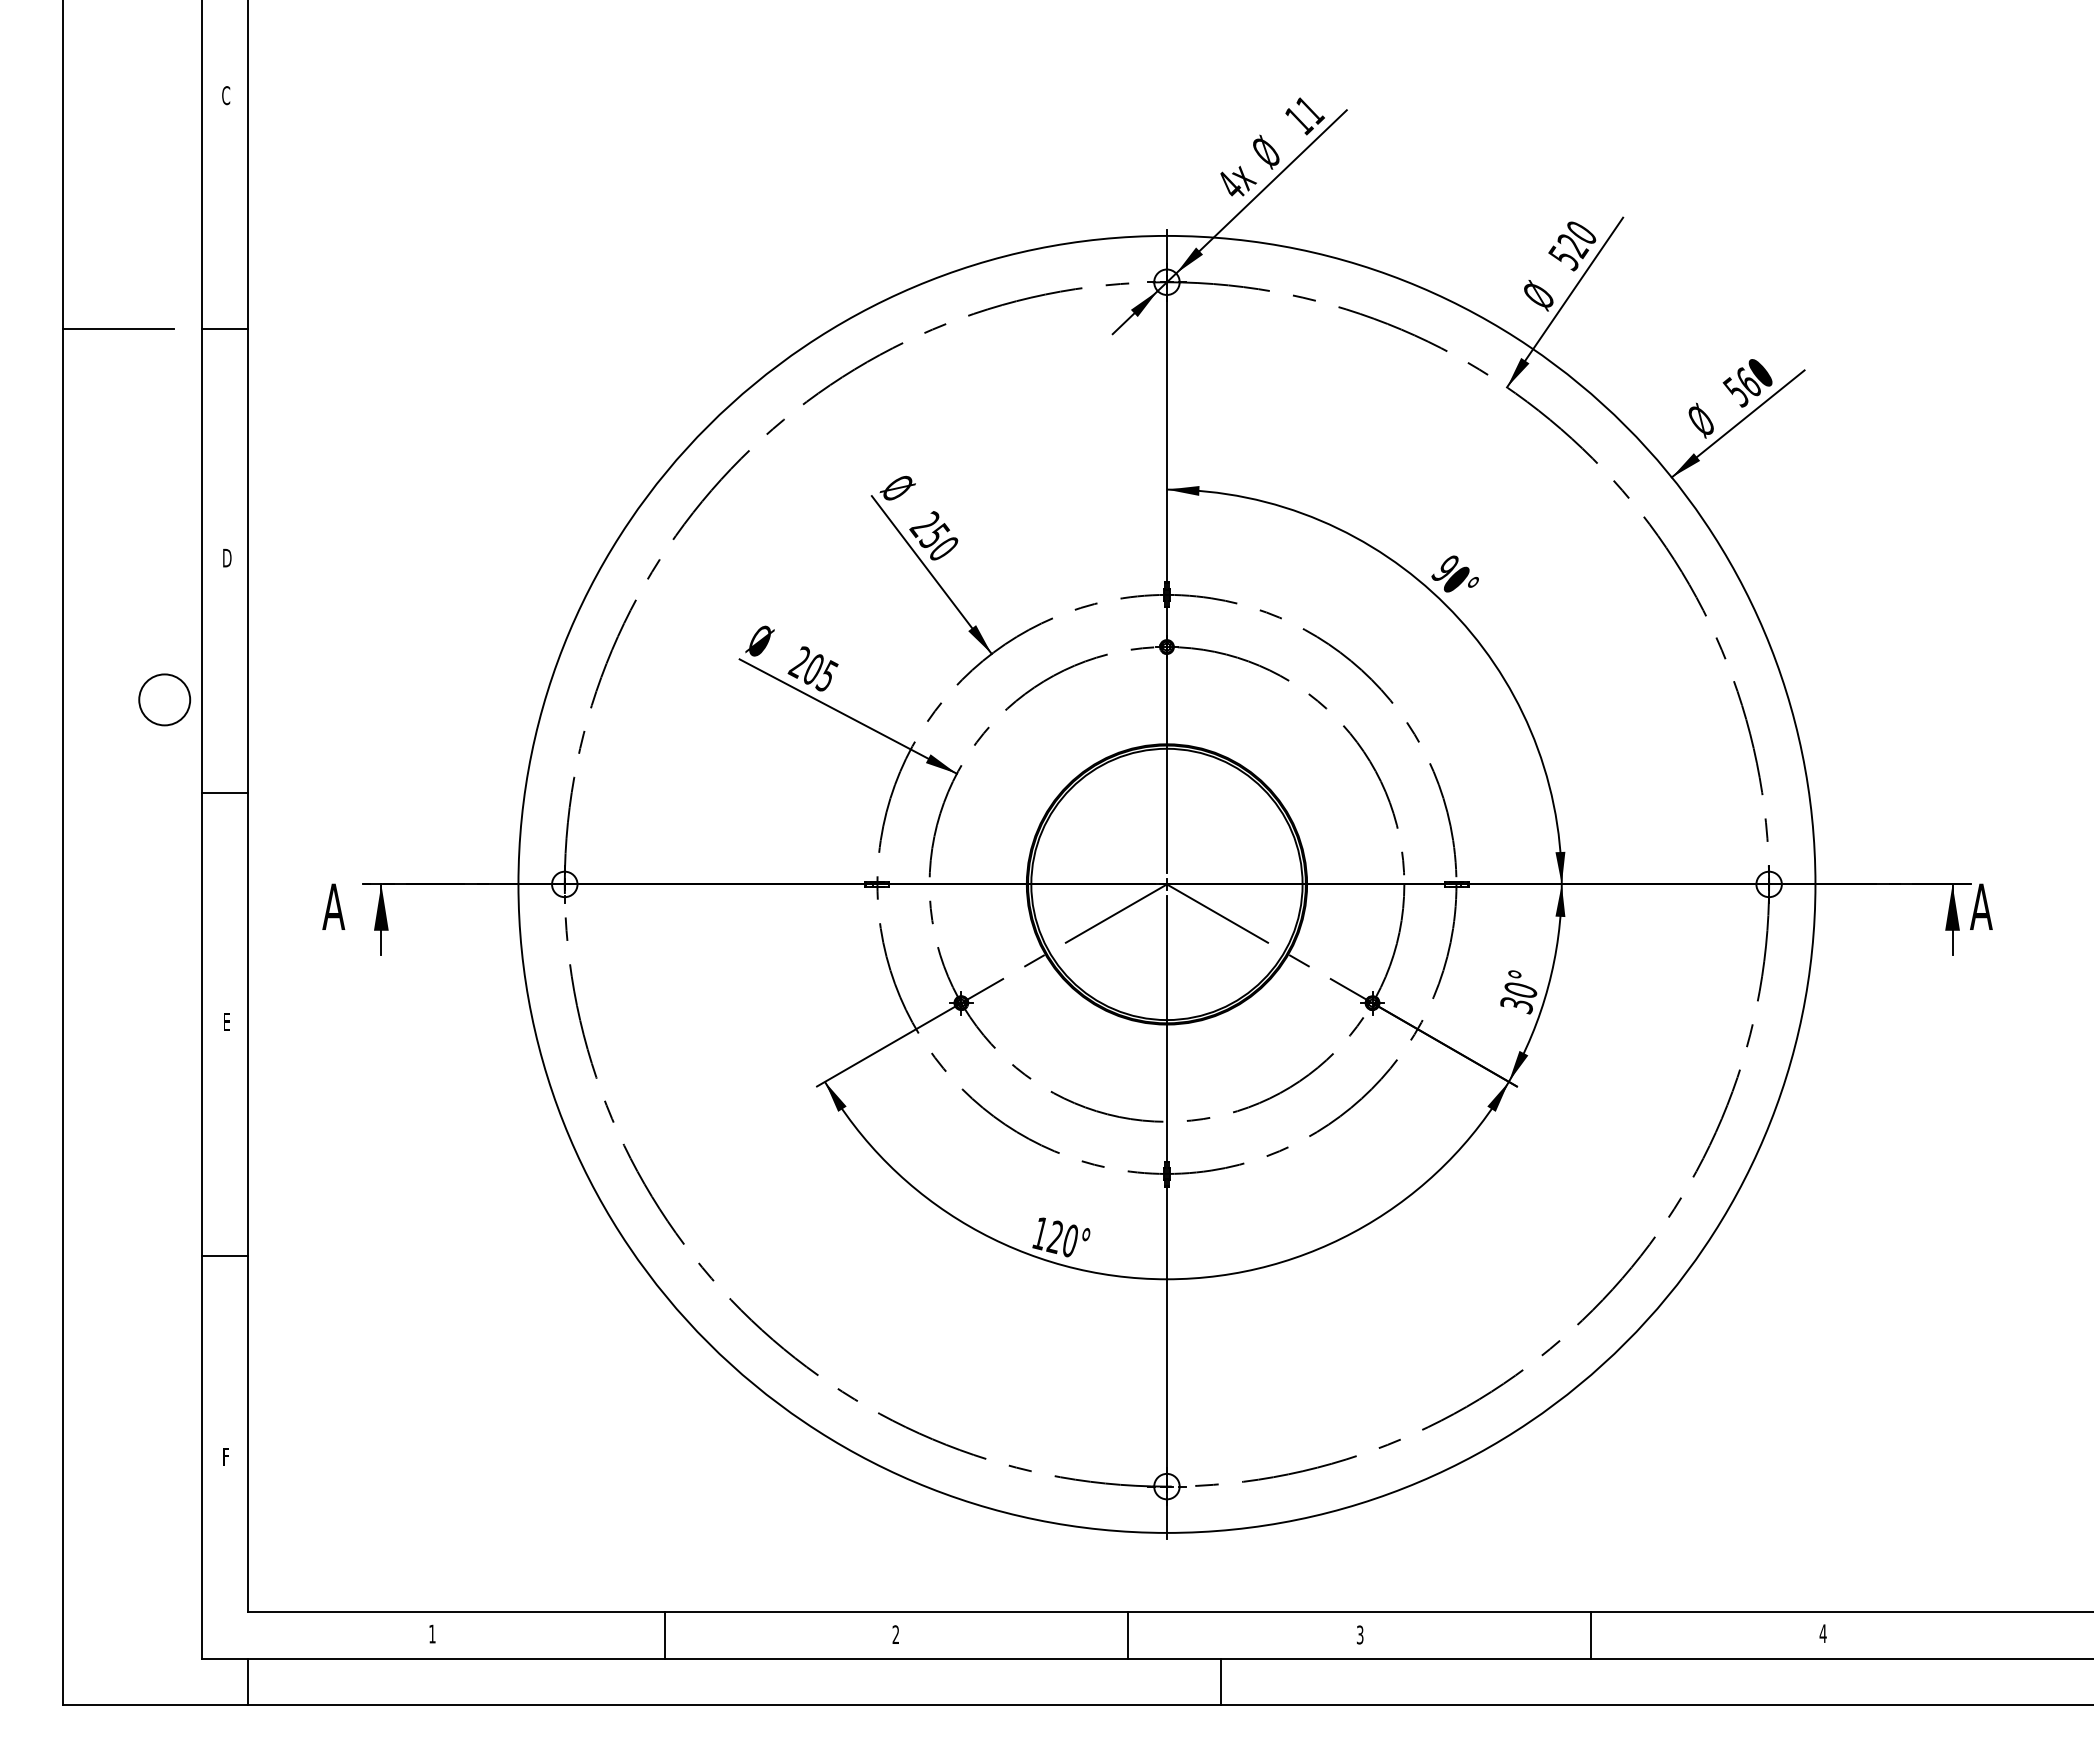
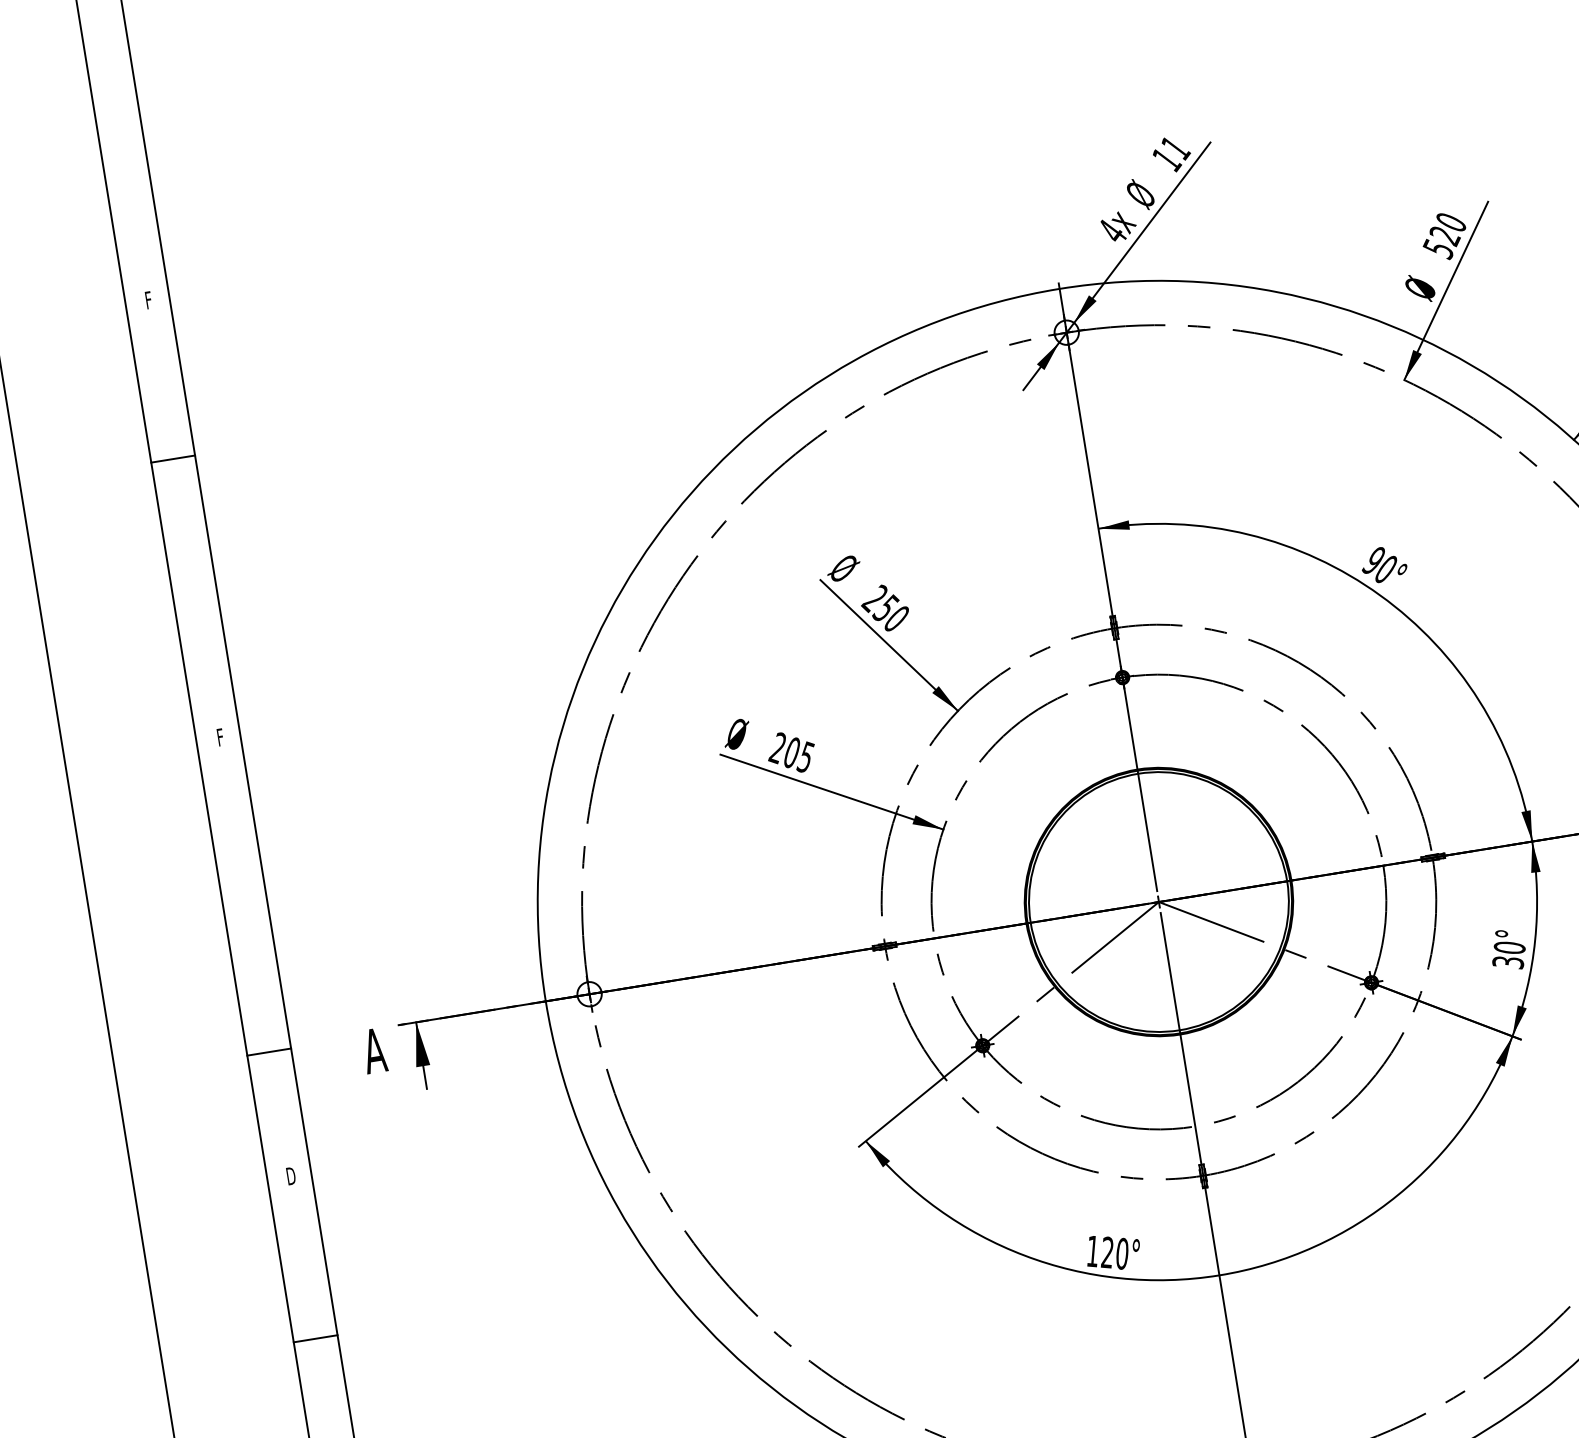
text: (226, 95) -> (148, 300), C -> F
line: (117, 329) -> (81, 538), removed
line: (224, 329) -> (172, 459), moved
text: (227, 557) -> (220, 736), D -> F
circle: (164, 699) -> (182, 880), removed
line: (224, 792) -> (268, 1052), moved
text: (226, 1021) -> (290, 1175), E -> D
line: (224, 1255) -> (315, 1338), moved

